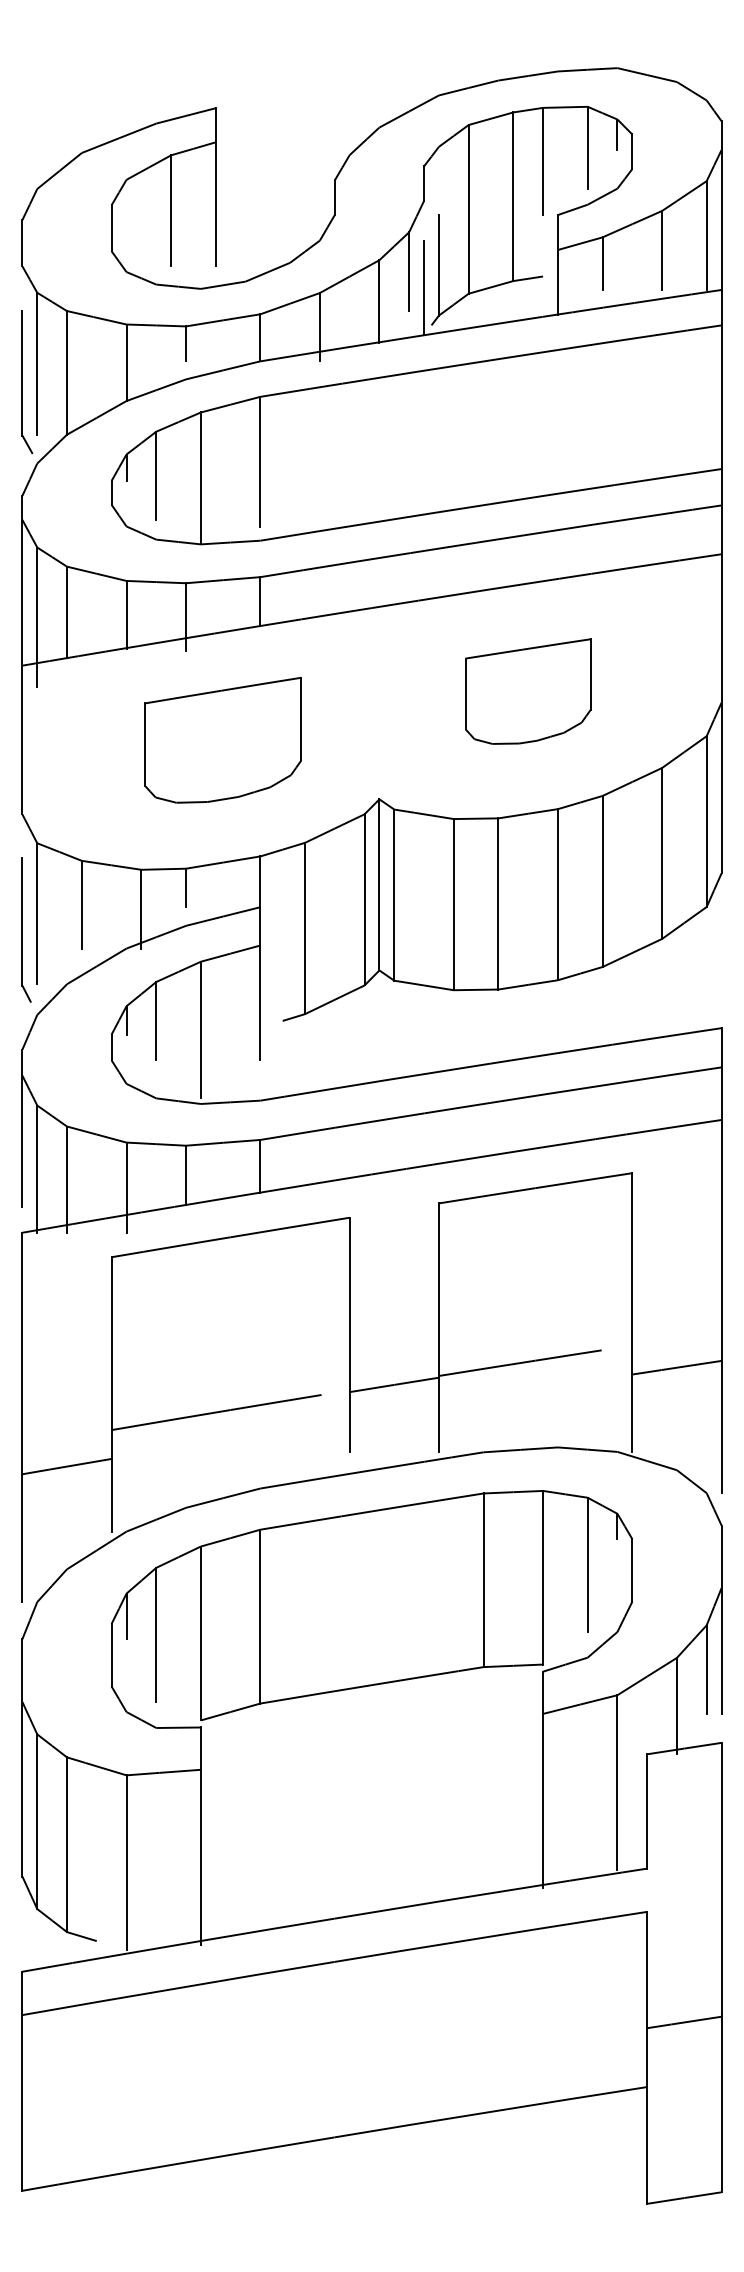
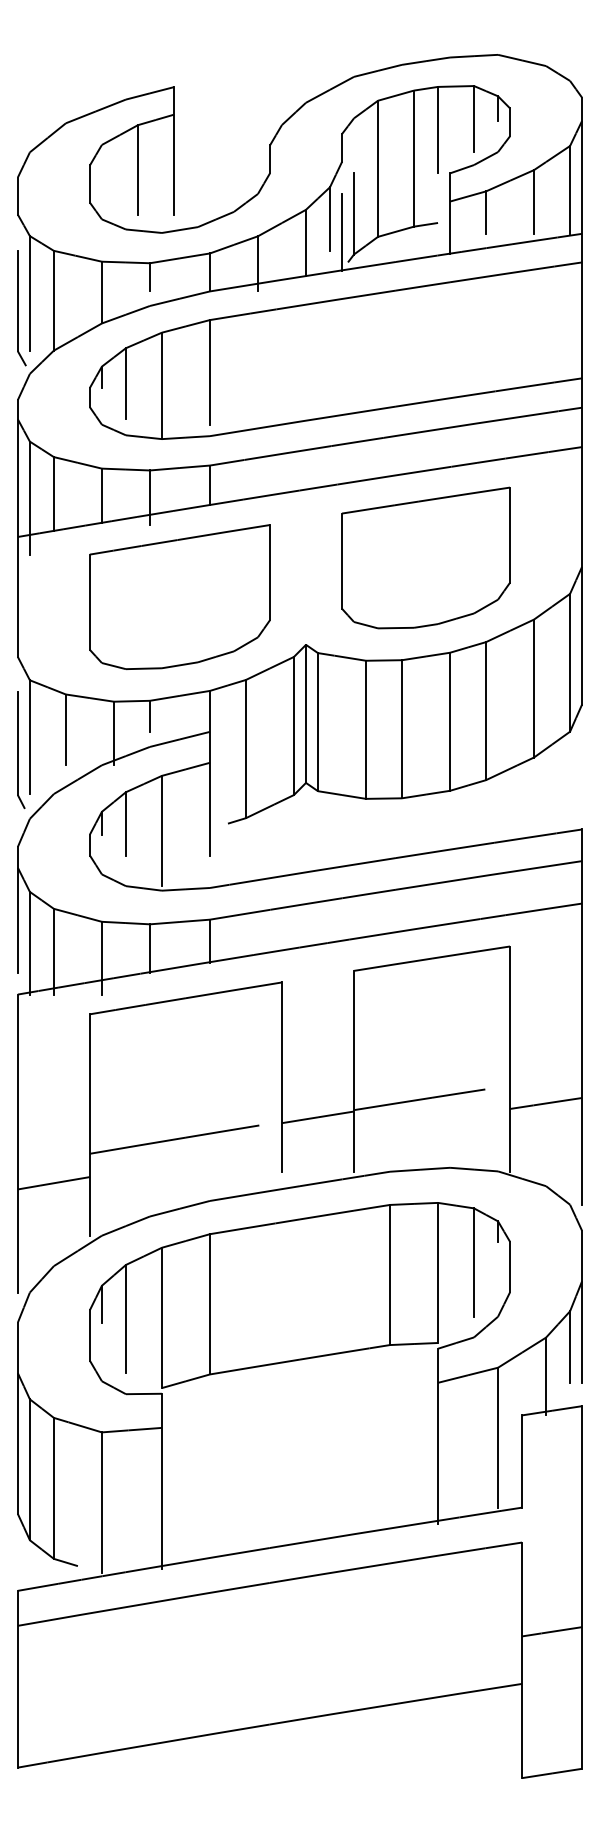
part: (527, 691) -> (425, 557), size x1.67
part: (223, 740) -> (180, 597), size x1.43

